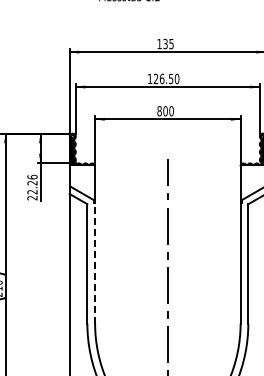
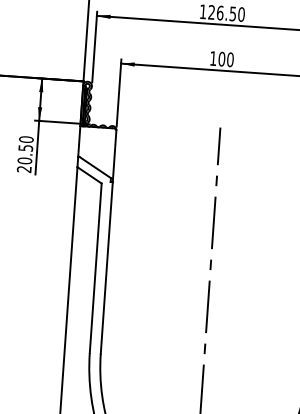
text: (159, 111) -> (213, 58), 800 -> 100
text: (32, 184) -> (25, 150), 22.26 -> 20.50
line: (95, 262) -> (107, 267), dashed -> solid

